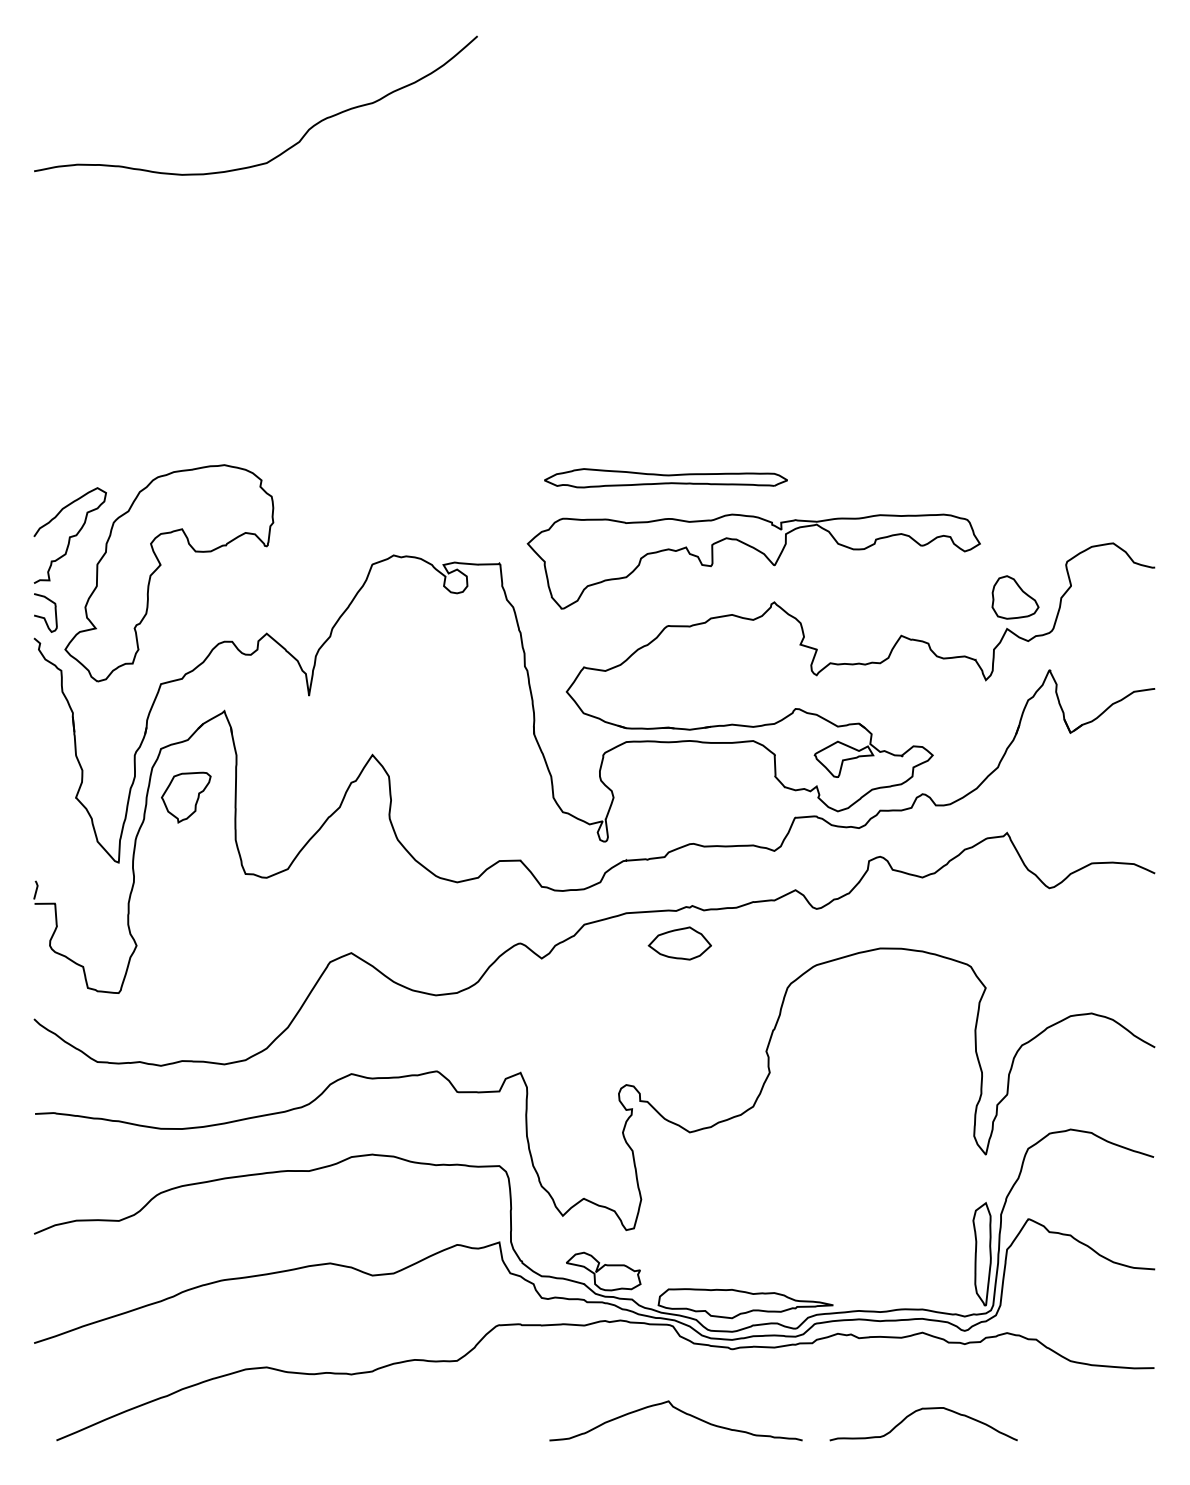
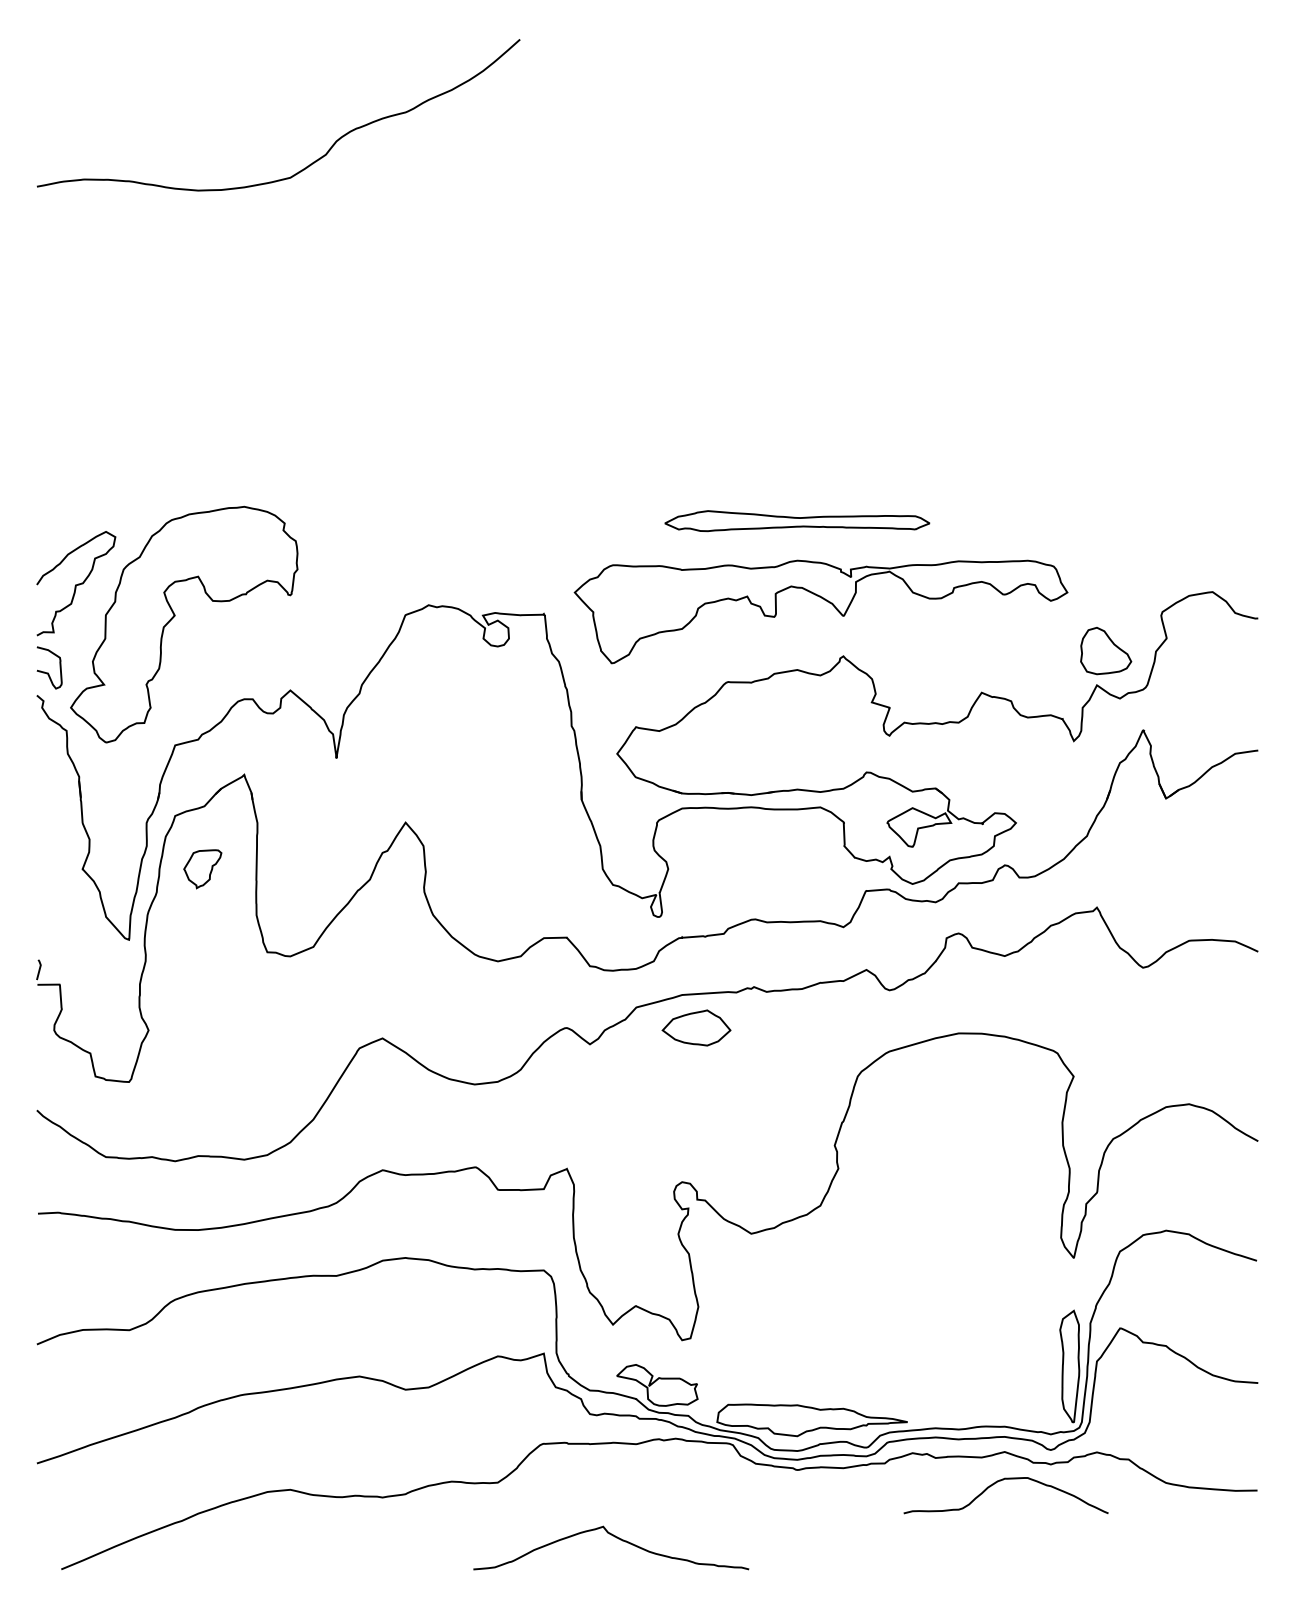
part: (666, 478) -> (797, 521), moved
part: (186, 798) -> (202, 869), size x0.7
part: (679, 943) -> (696, 1027), moved
curve: (680, 1412) -> (616, 1538), moved
curve: (916, 1412) -> (998, 1482), moved

